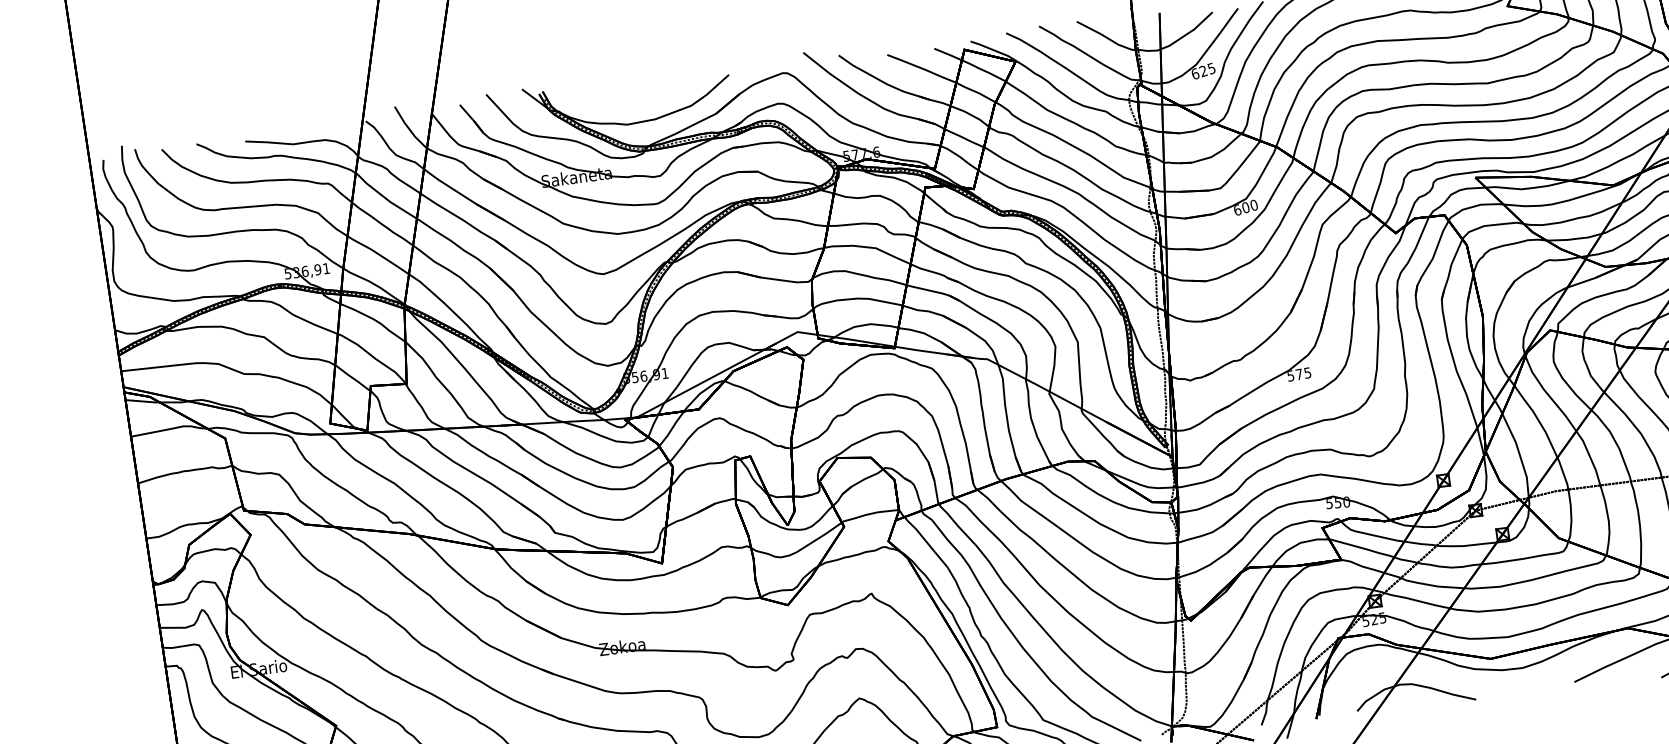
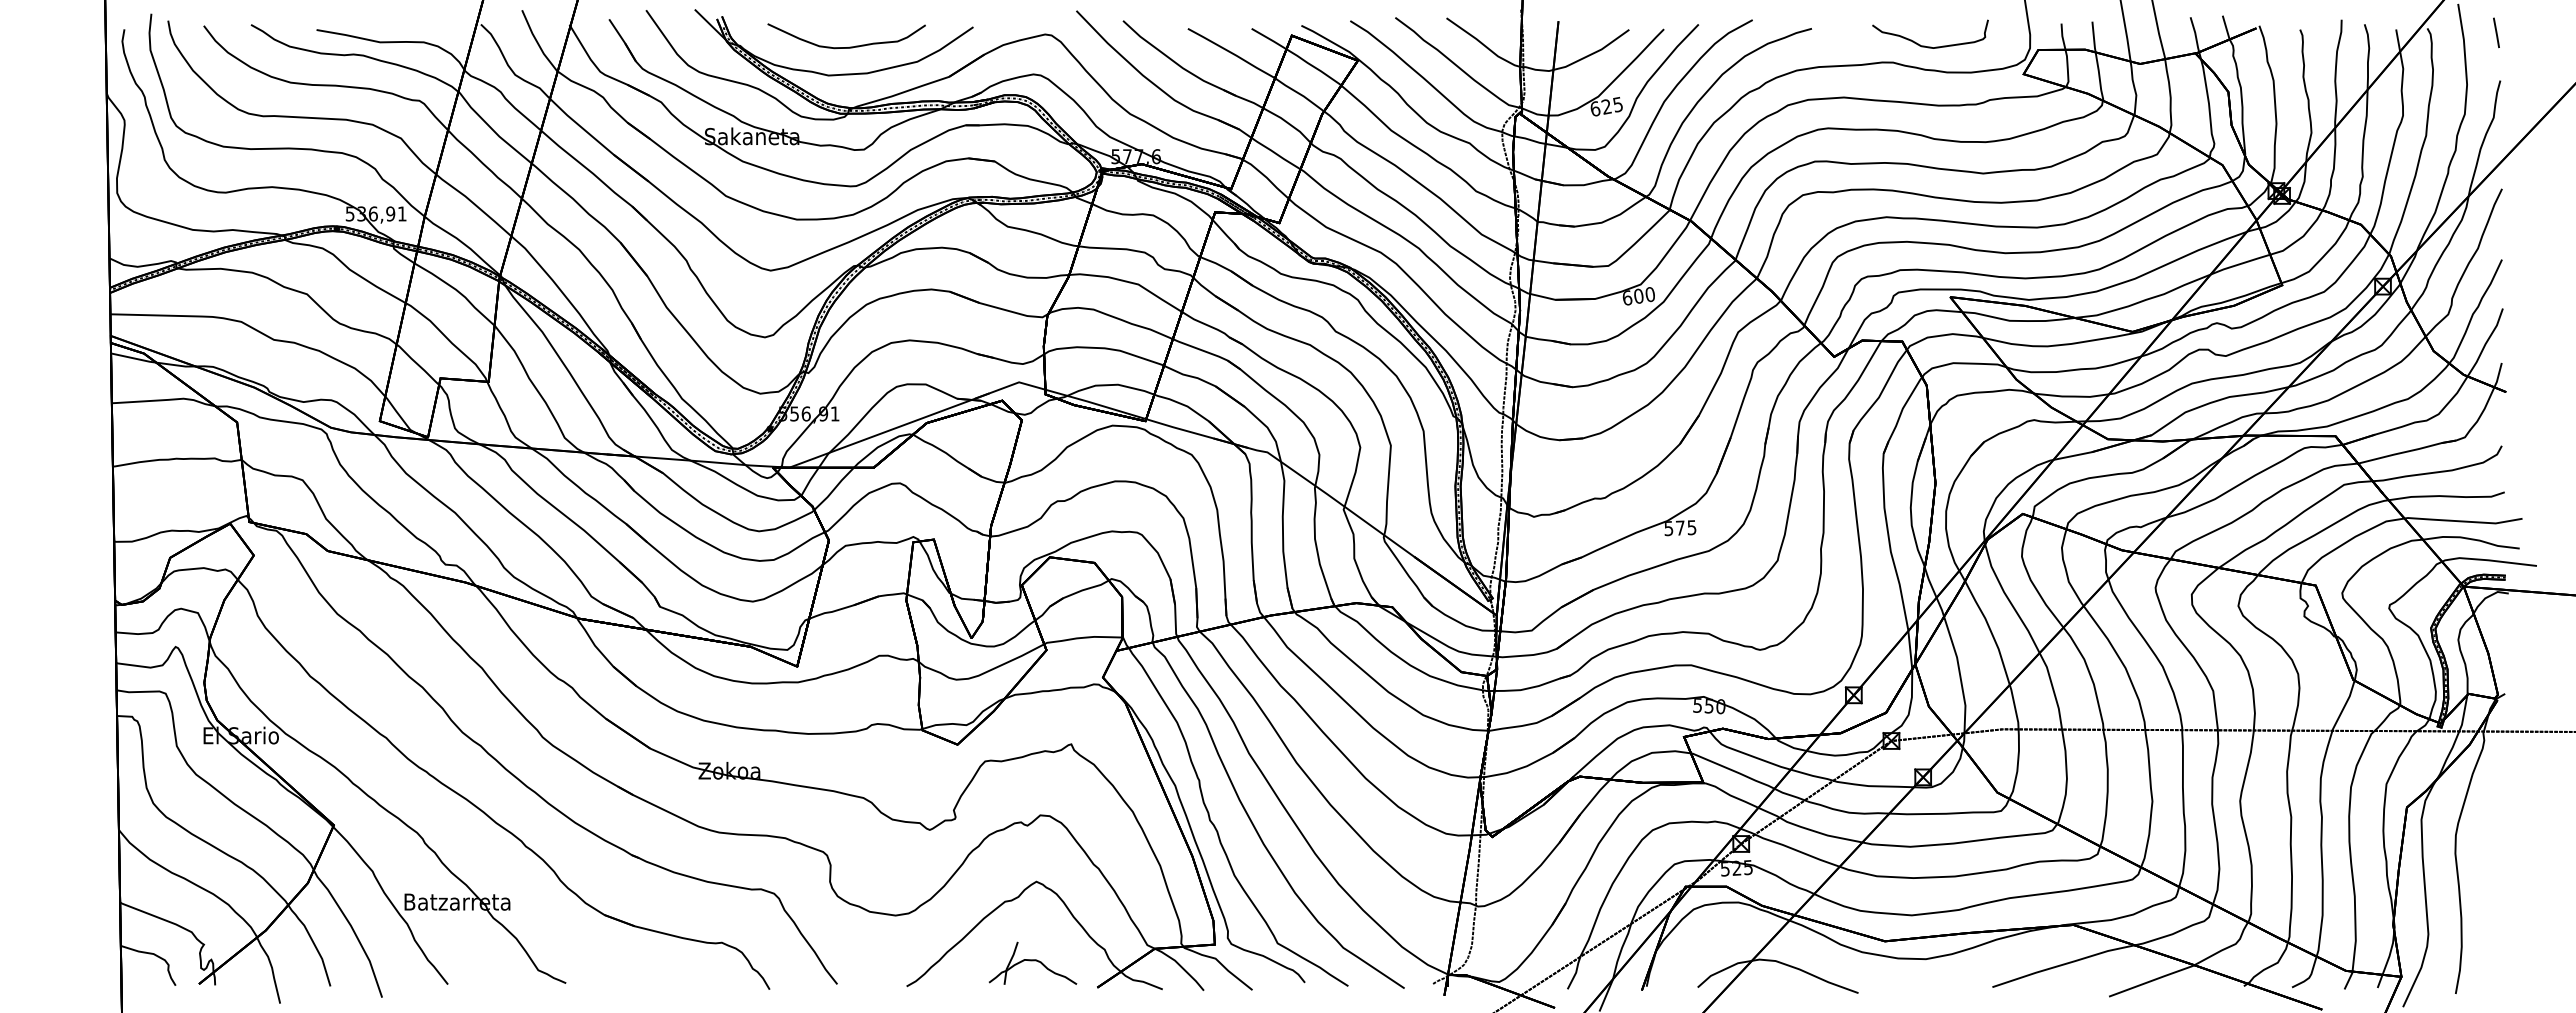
curve: (639, 101) -> (849, 46), added

